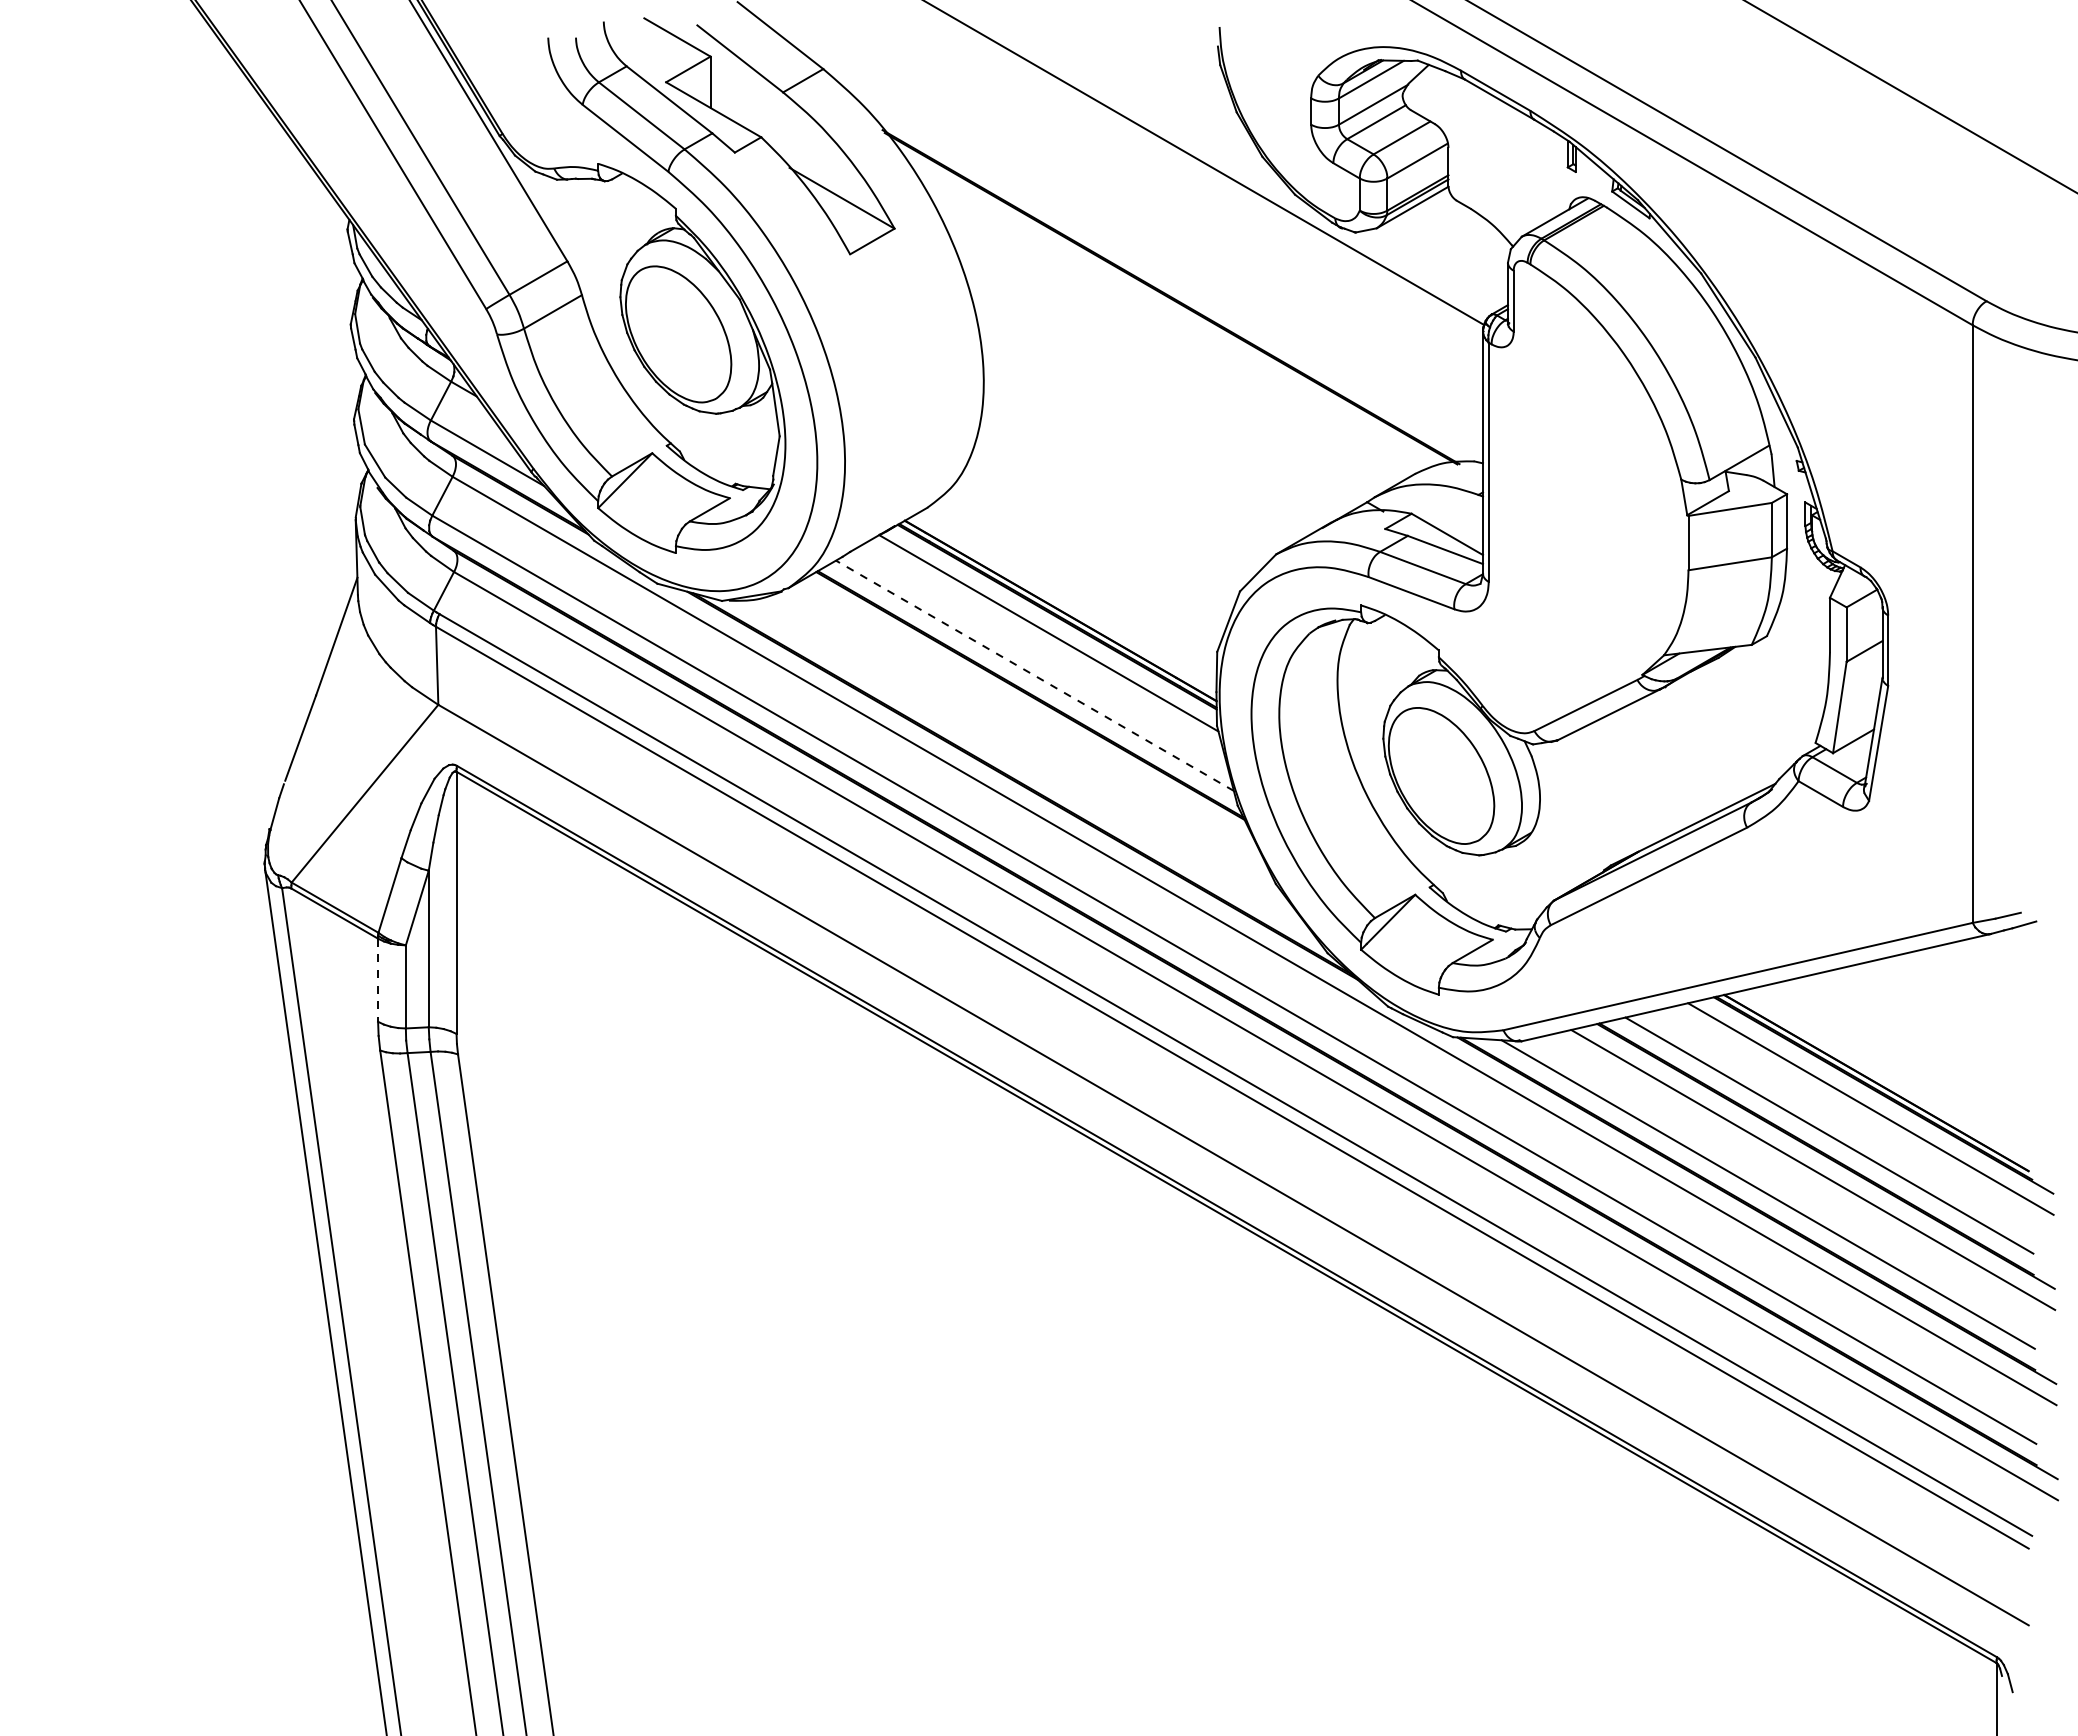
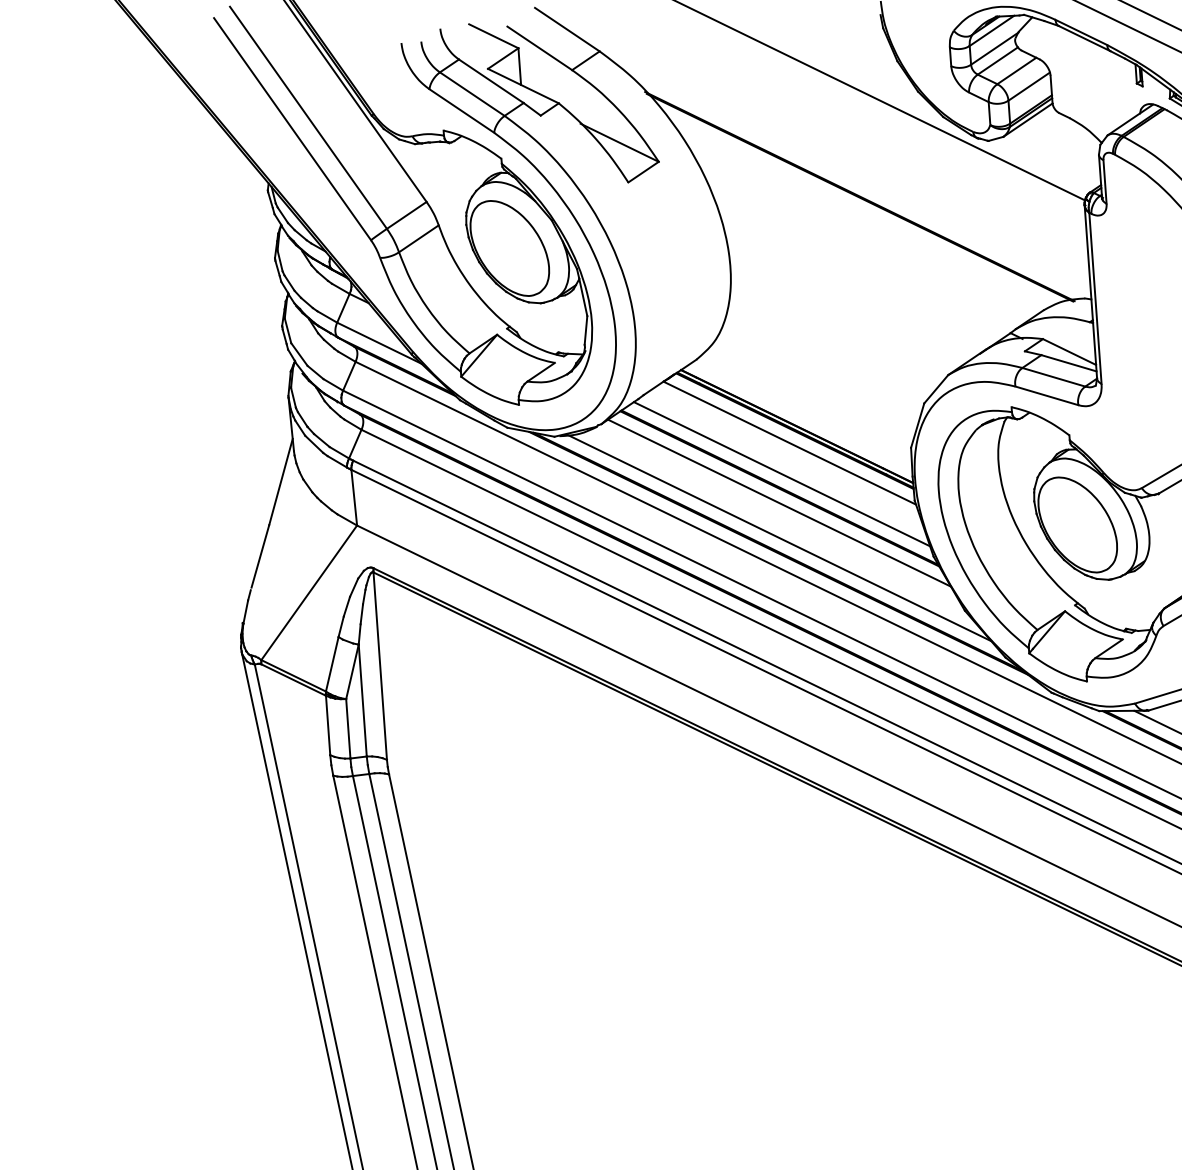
line: (1034, 675) -> (781, 474), dashed -> solid
line: (1028, 715) -> (779, 502), added
line: (1024, 763) -> (779, 537), added
line: (378, 980) -> (328, 725), dashed -> solid

